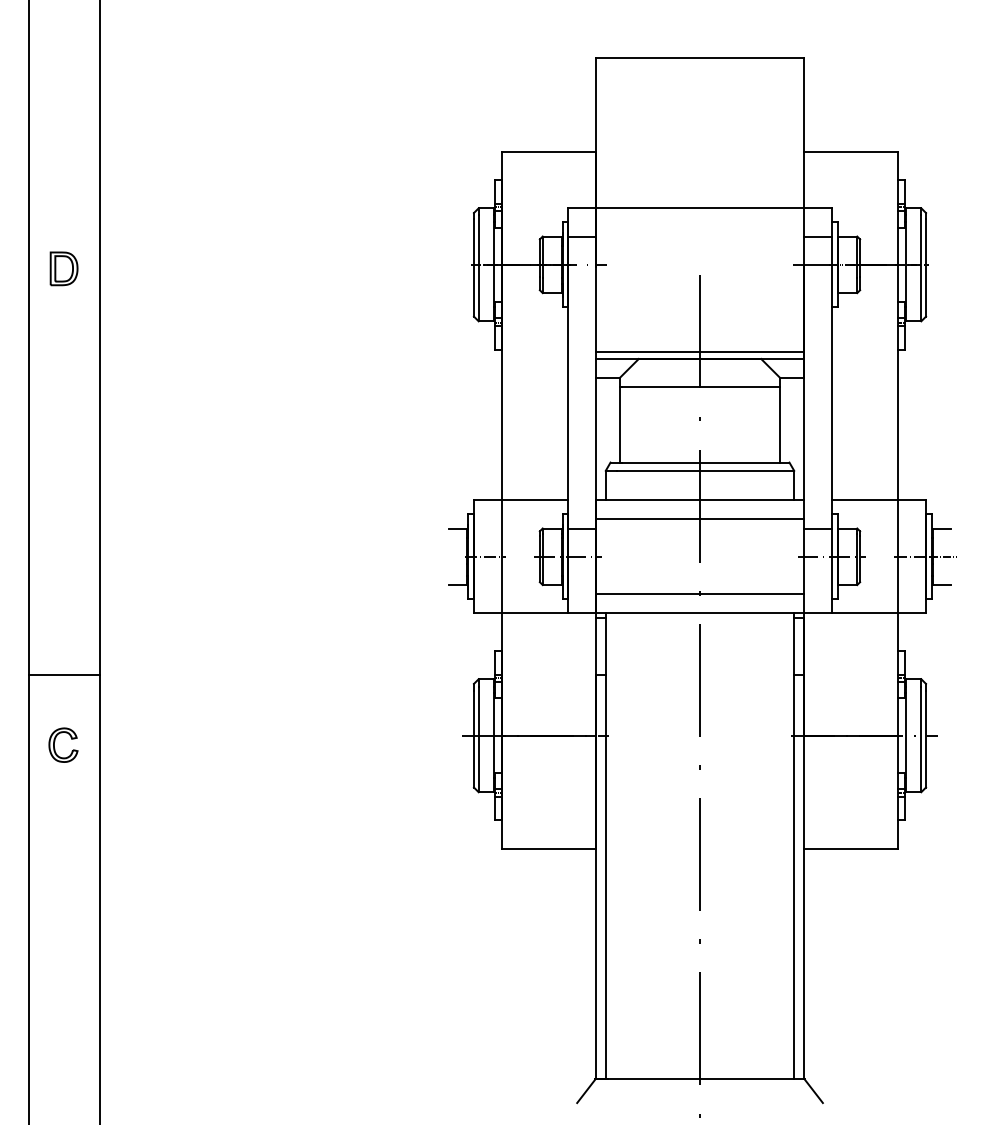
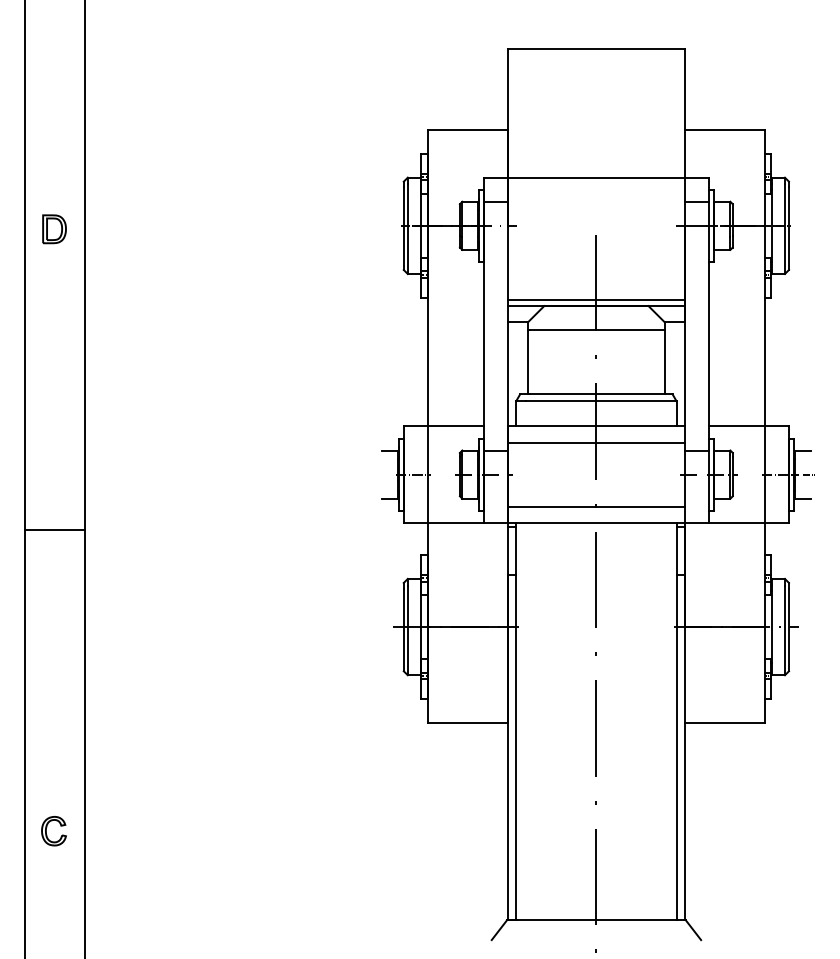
line: (64, 675) -> (54, 530), moved
part: (55, 741) -> (47, 828), moved

